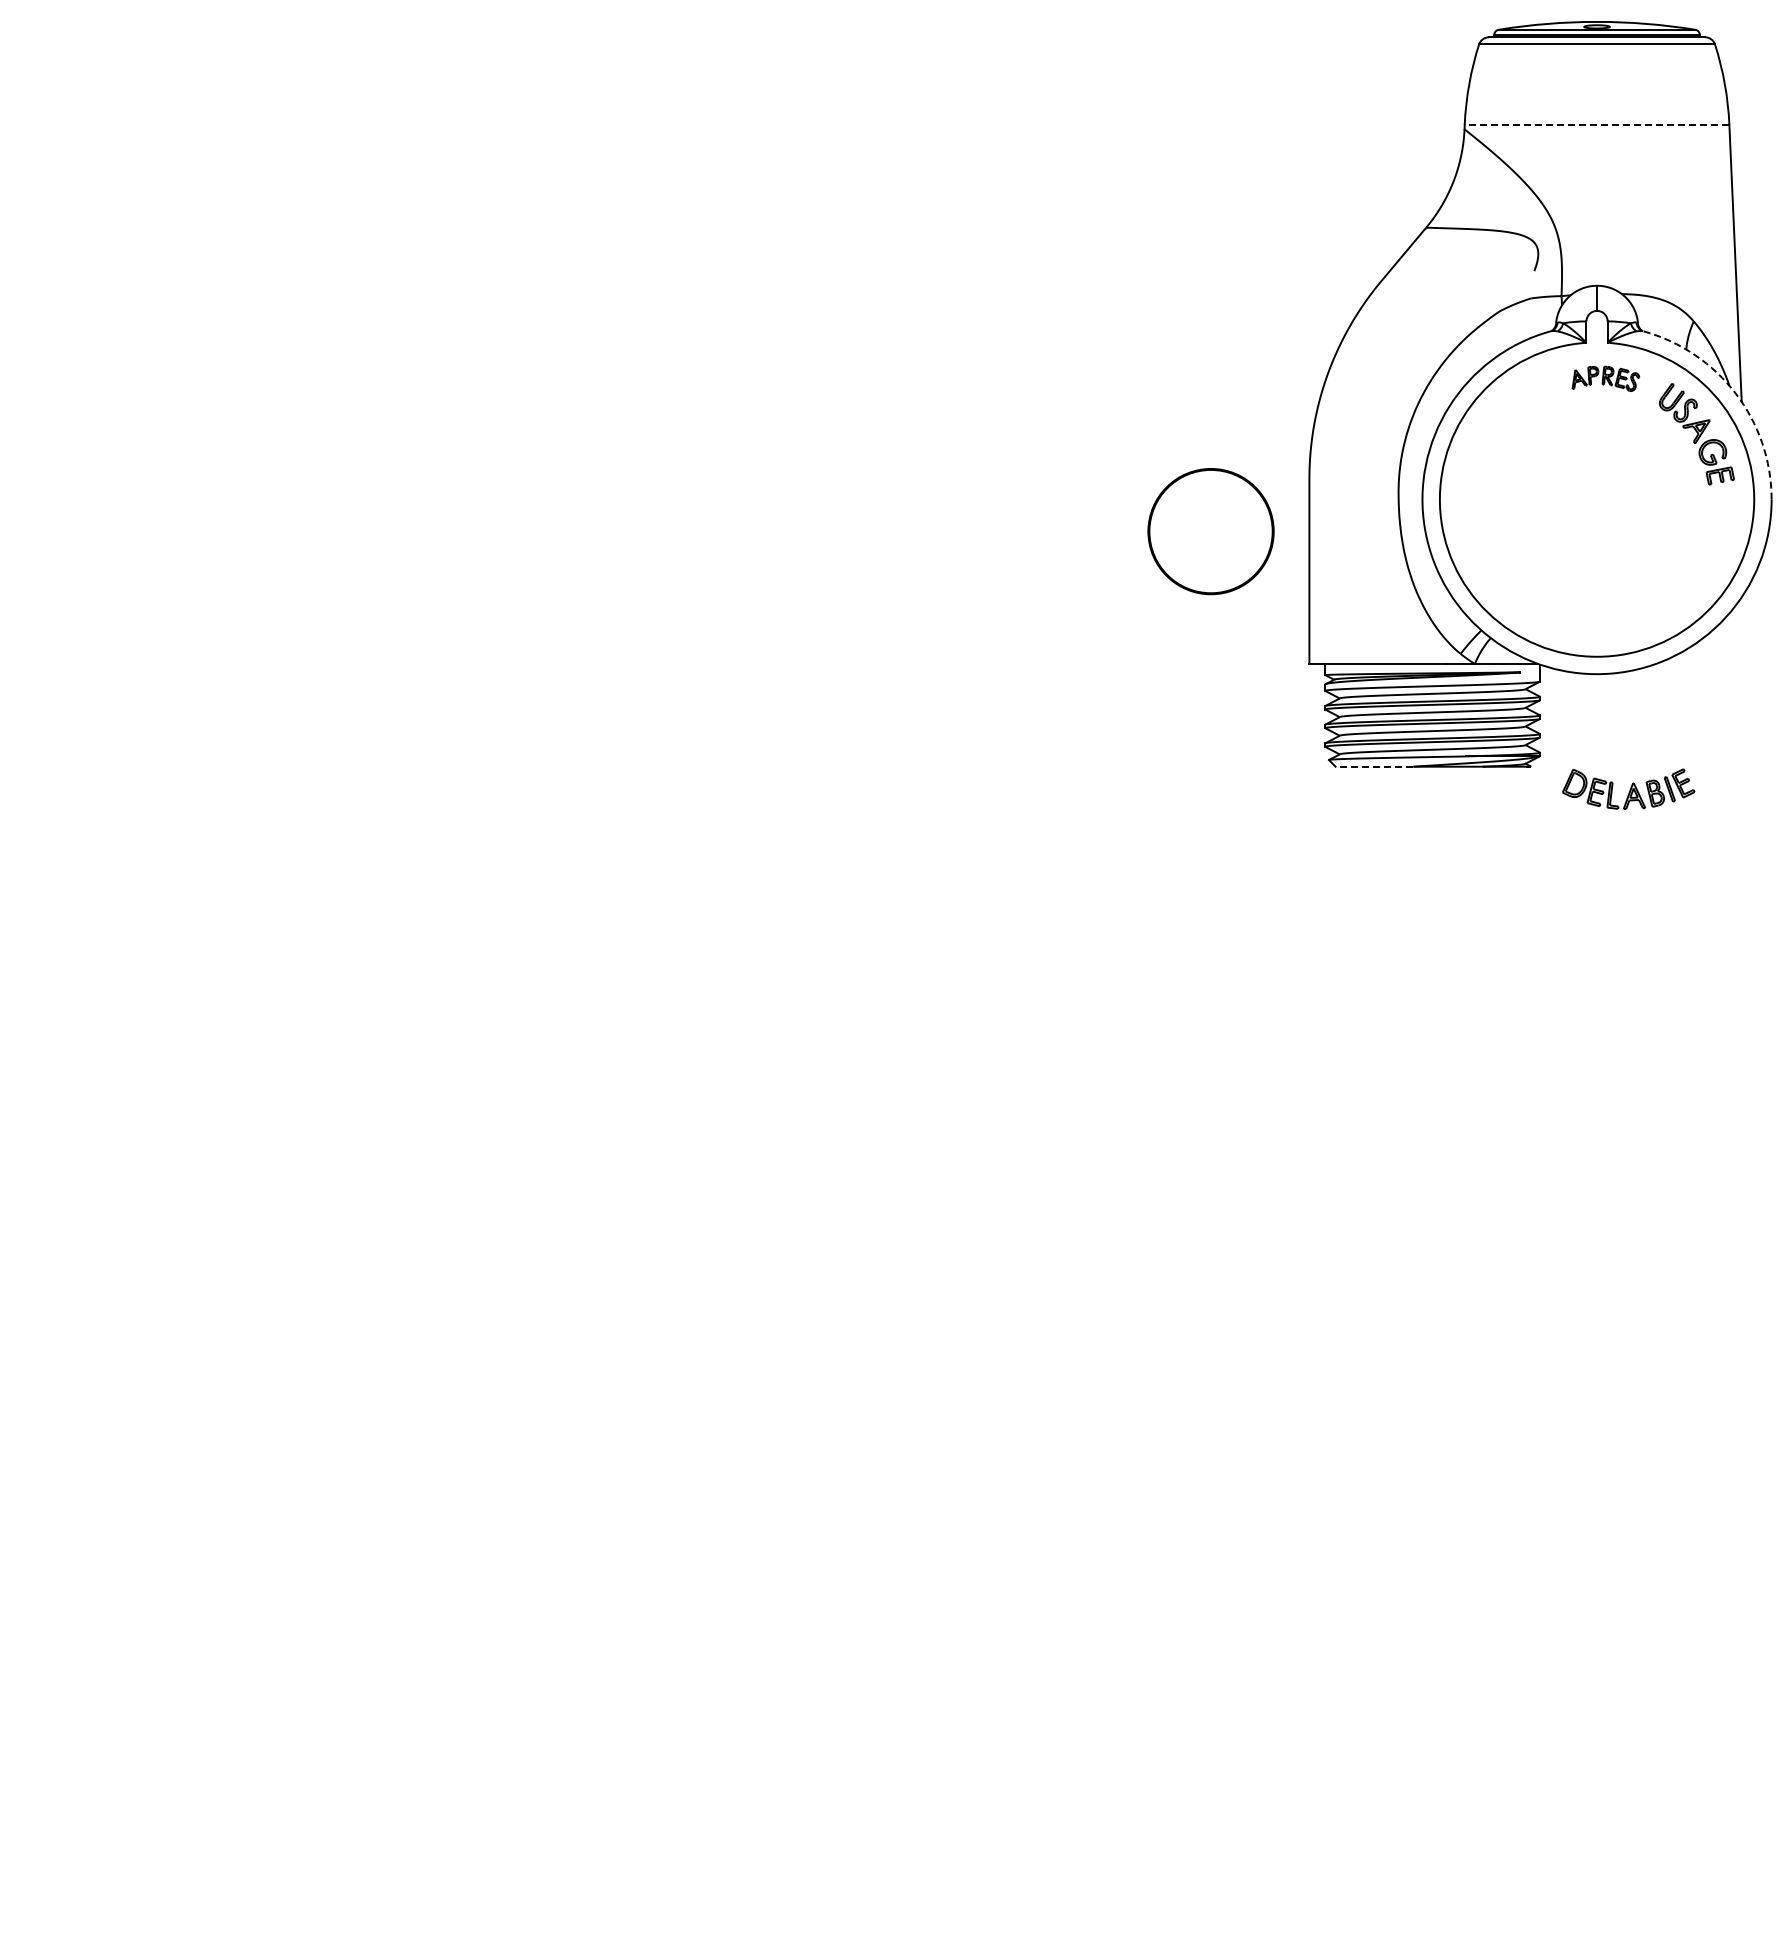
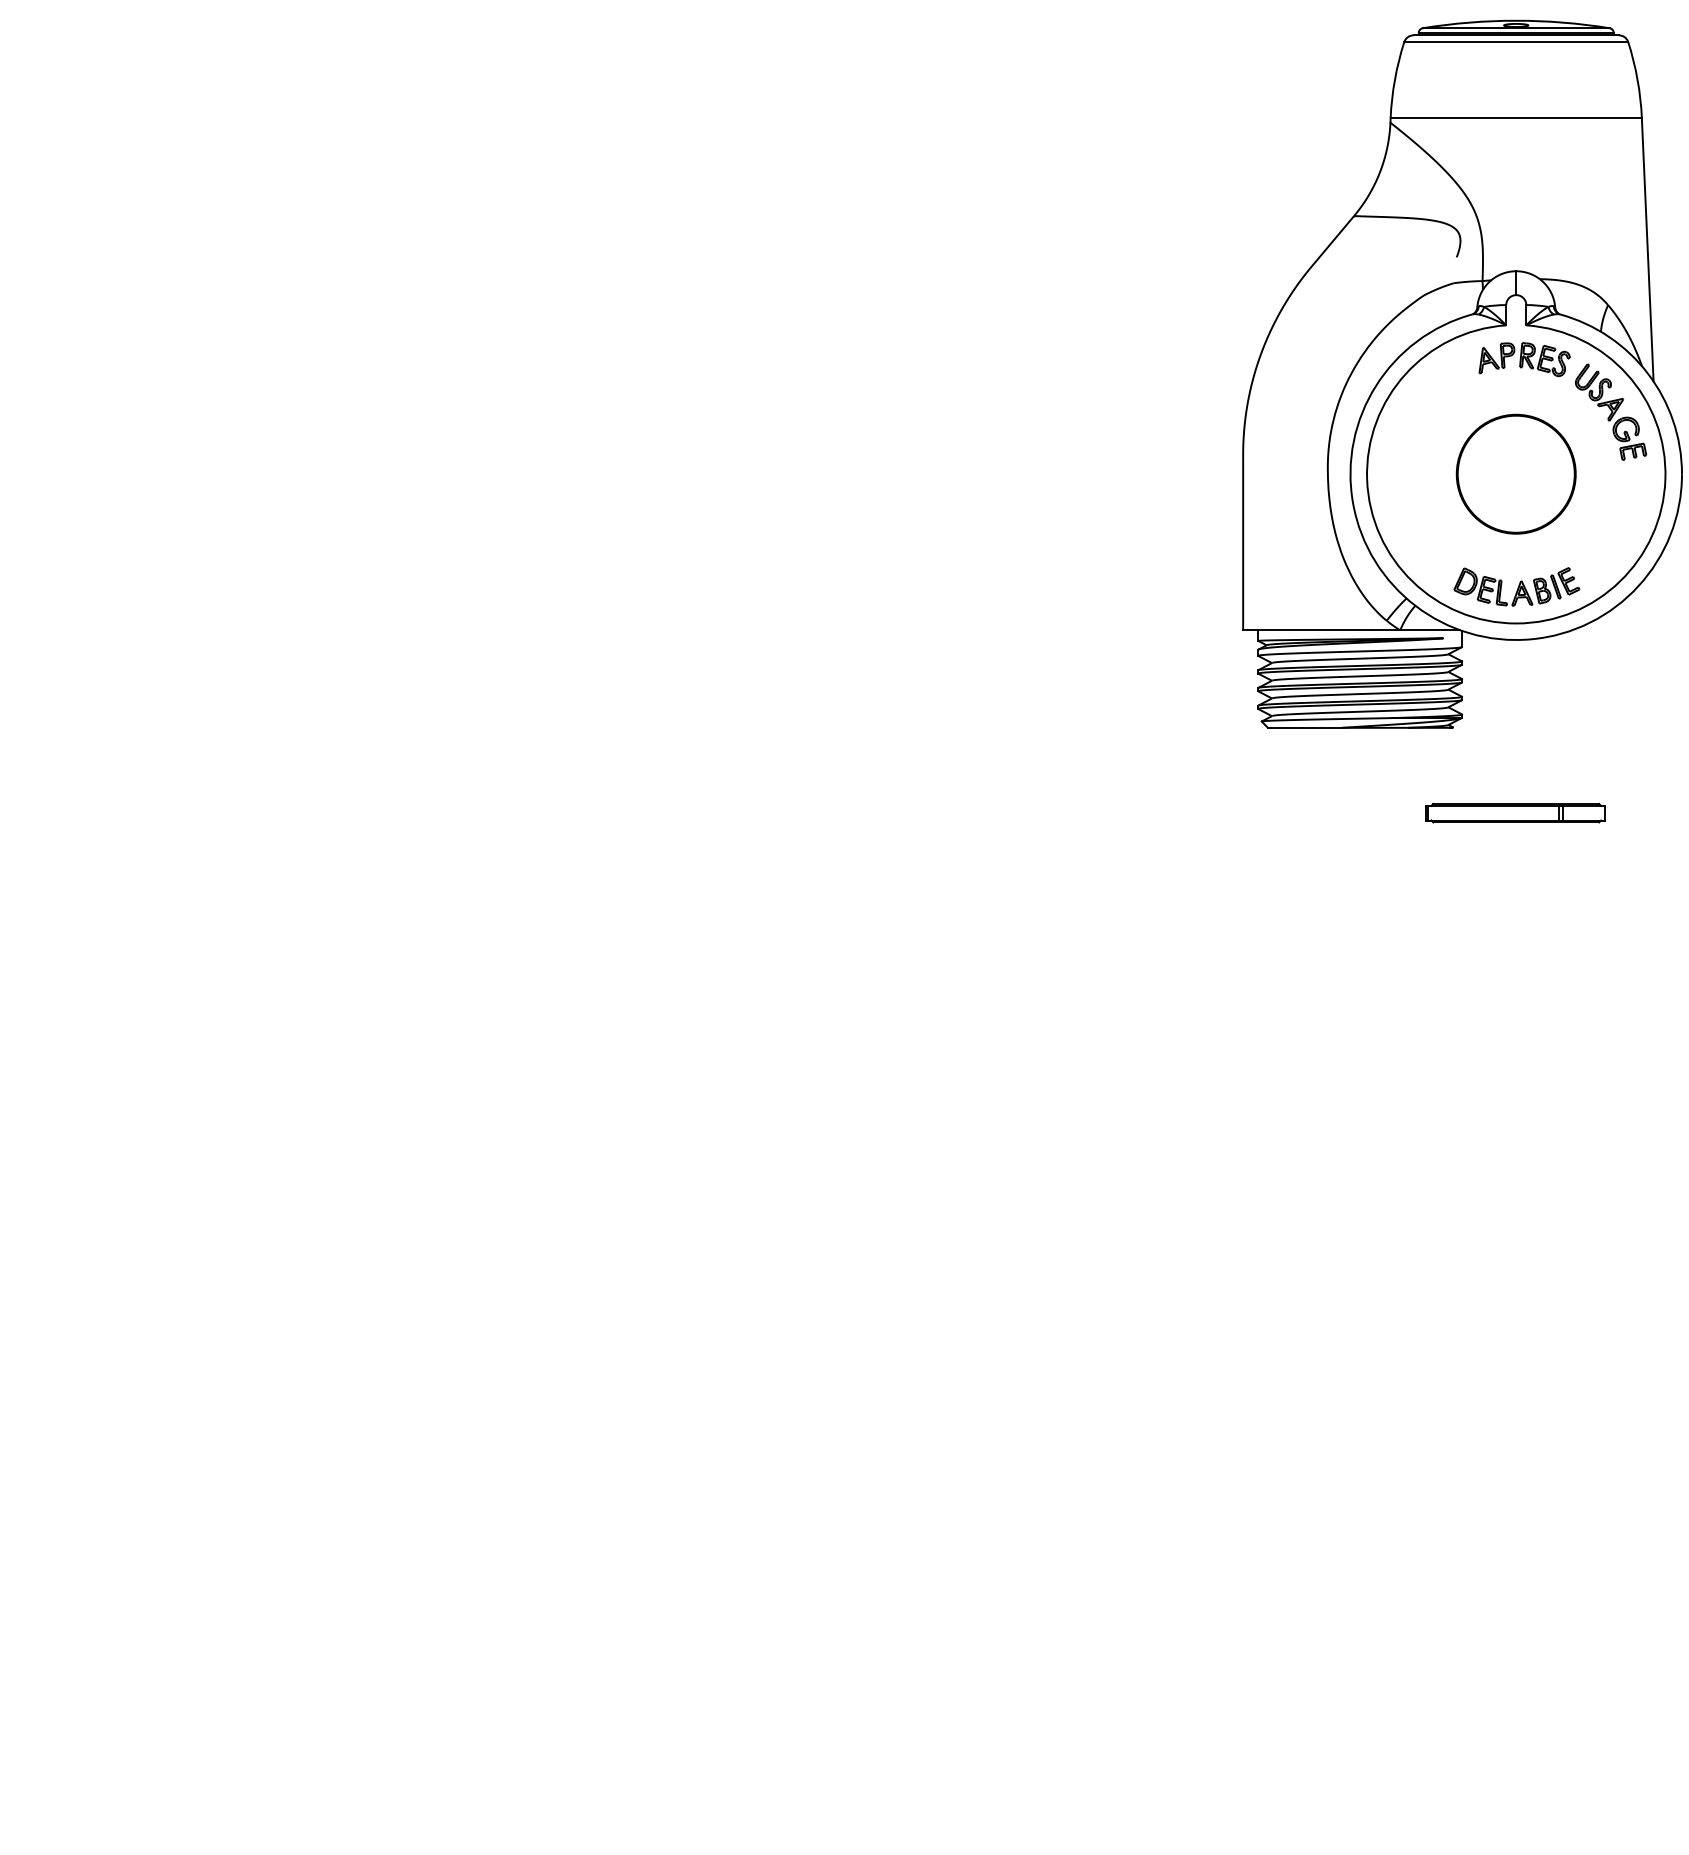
line: (1596, 124) -> (1515, 118), dashed -> solid
part: (1605, 378) -> (1524, 359), size x1.43
arc: (1735, 393) -> (1647, 373), dashed -> solid
circle: (1210, 531) -> (1515, 474), moved
line: (1374, 766) -> (1304, 727), dashed -> solid
part: (1628, 788) -> (1516, 586), moved
part: (1596, 856) -> (1515, 813), added

